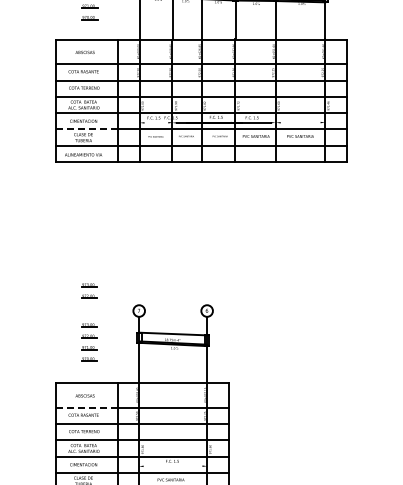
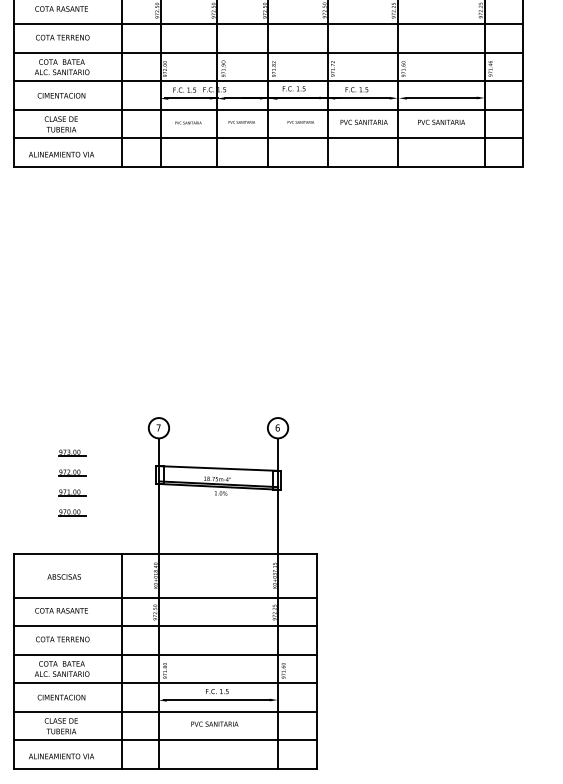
line: (157, 122) -> (191, 97), added
line: (300, 122) -> (441, 97), added
line: (87, 129) -> (68, 110), dashed -> solid
part: (89, 290) -> (71, 392), removed
line: (87, 407) -> (68, 597), dashed -> solid
line: (171, 466) -> (215, 700), added

